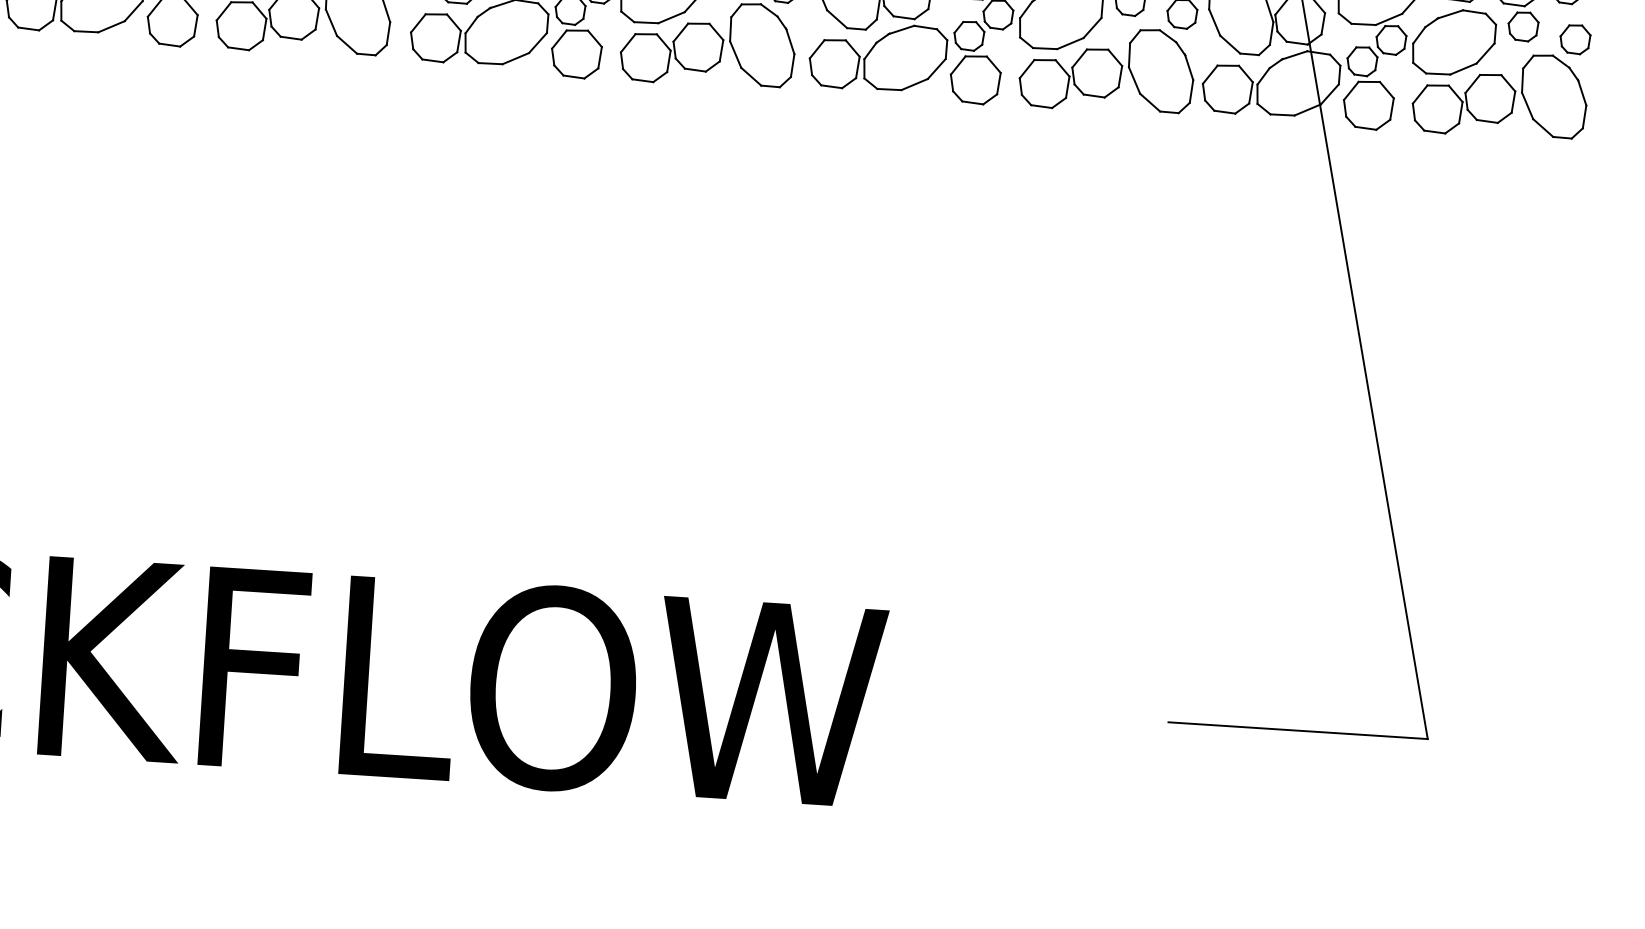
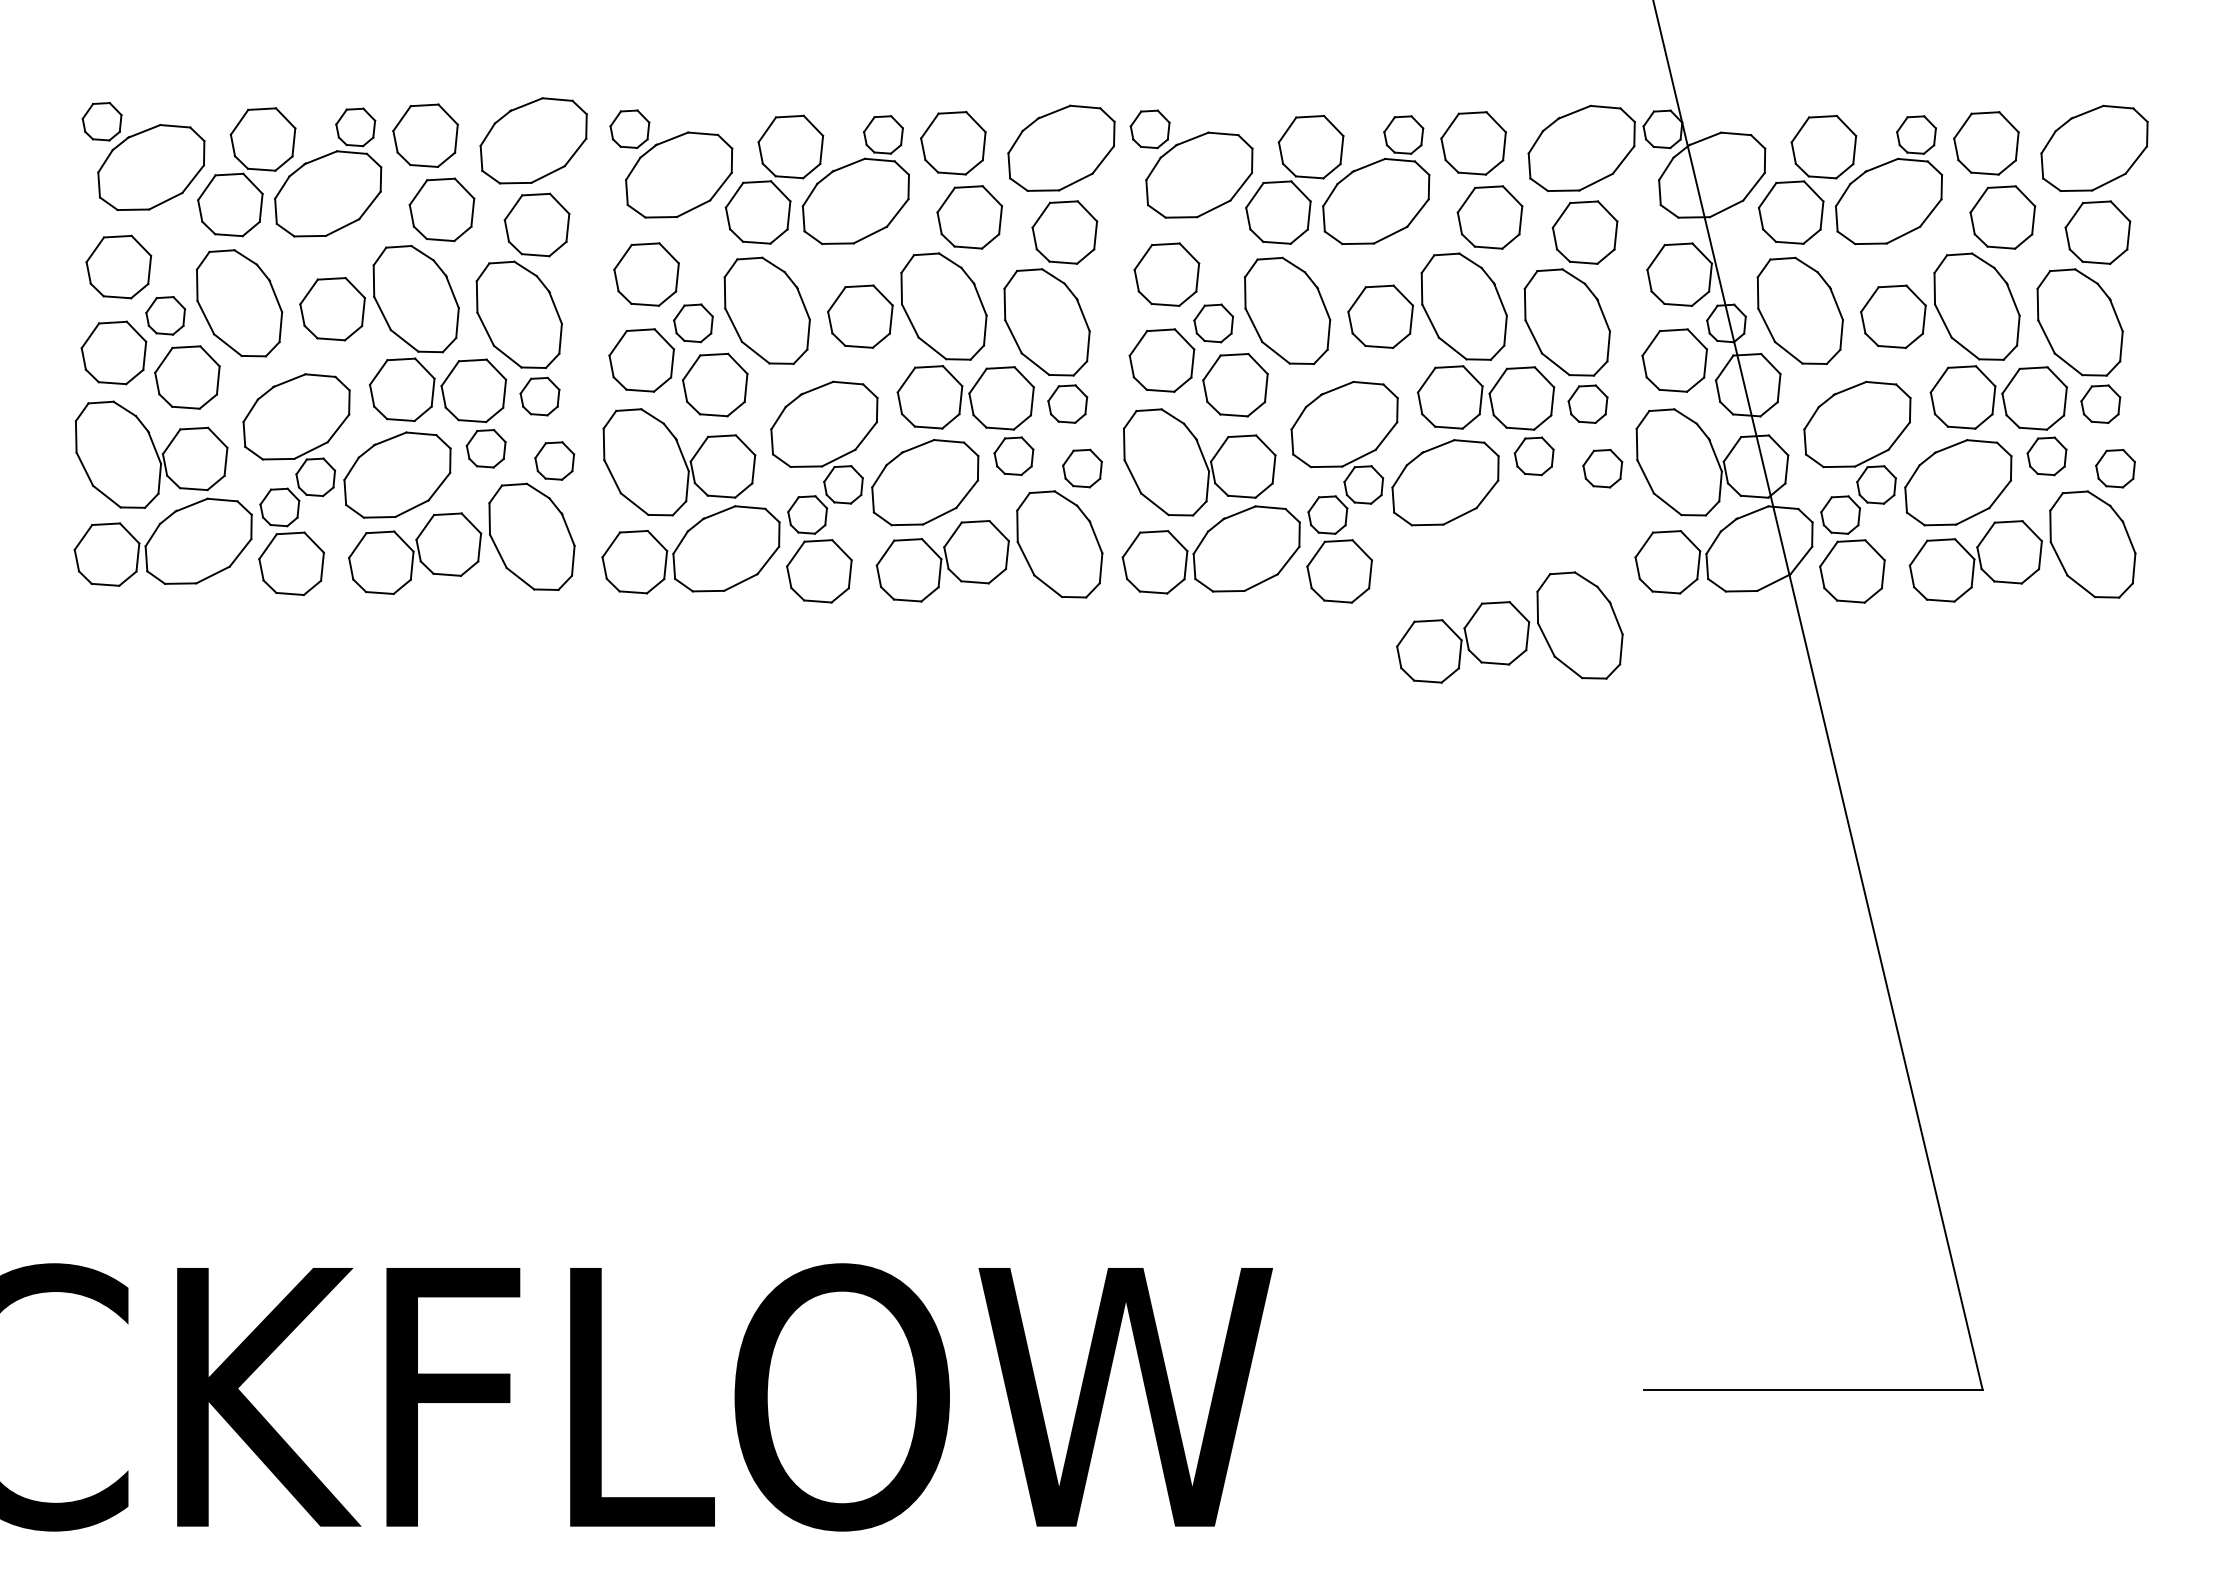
part: (1106, 69) -> (1509, 627), moved

